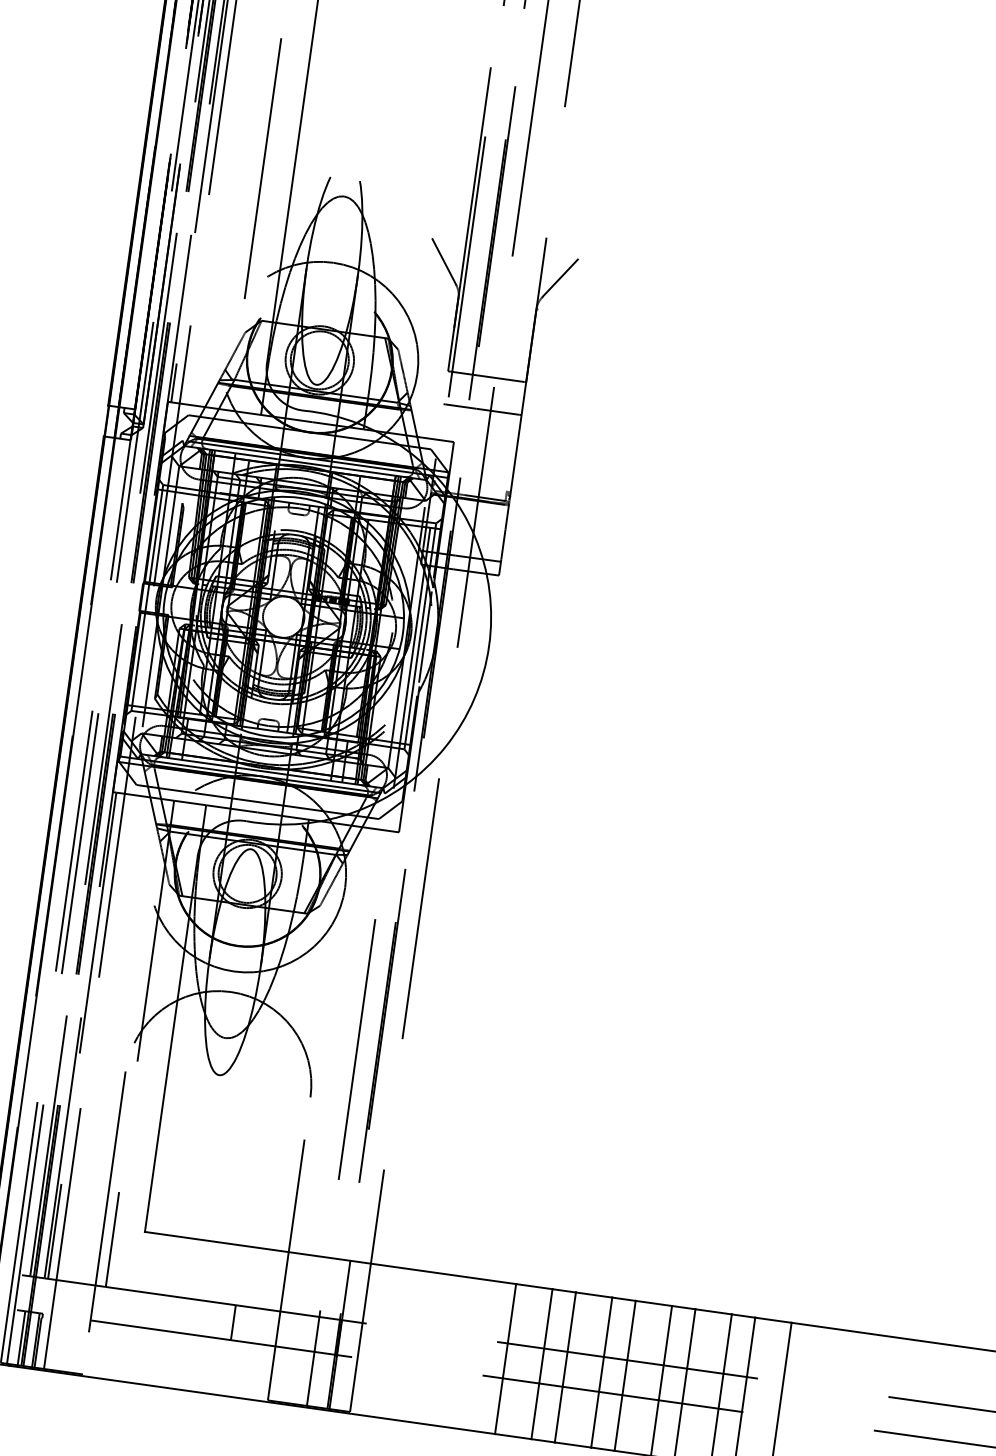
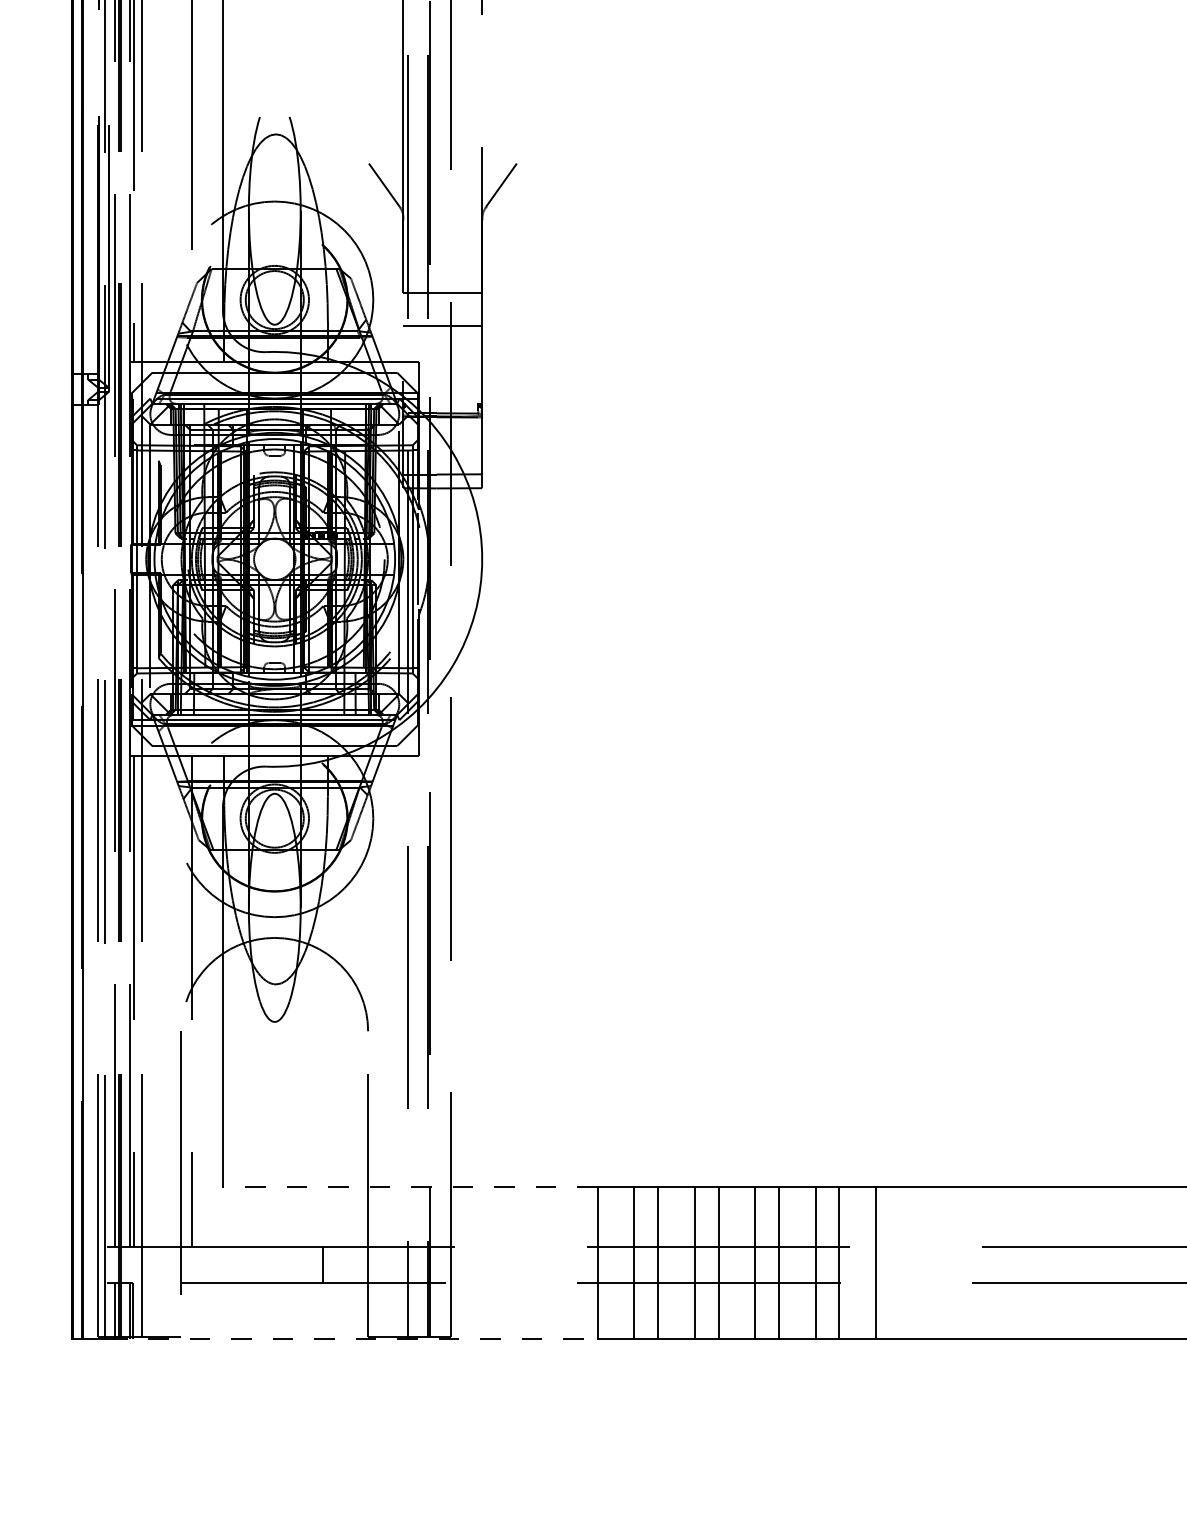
line: (329, 1257) -> (409, 1187), solid -> dashed
line: (252, 1399) -> (352, 1338), solid -> dashed

